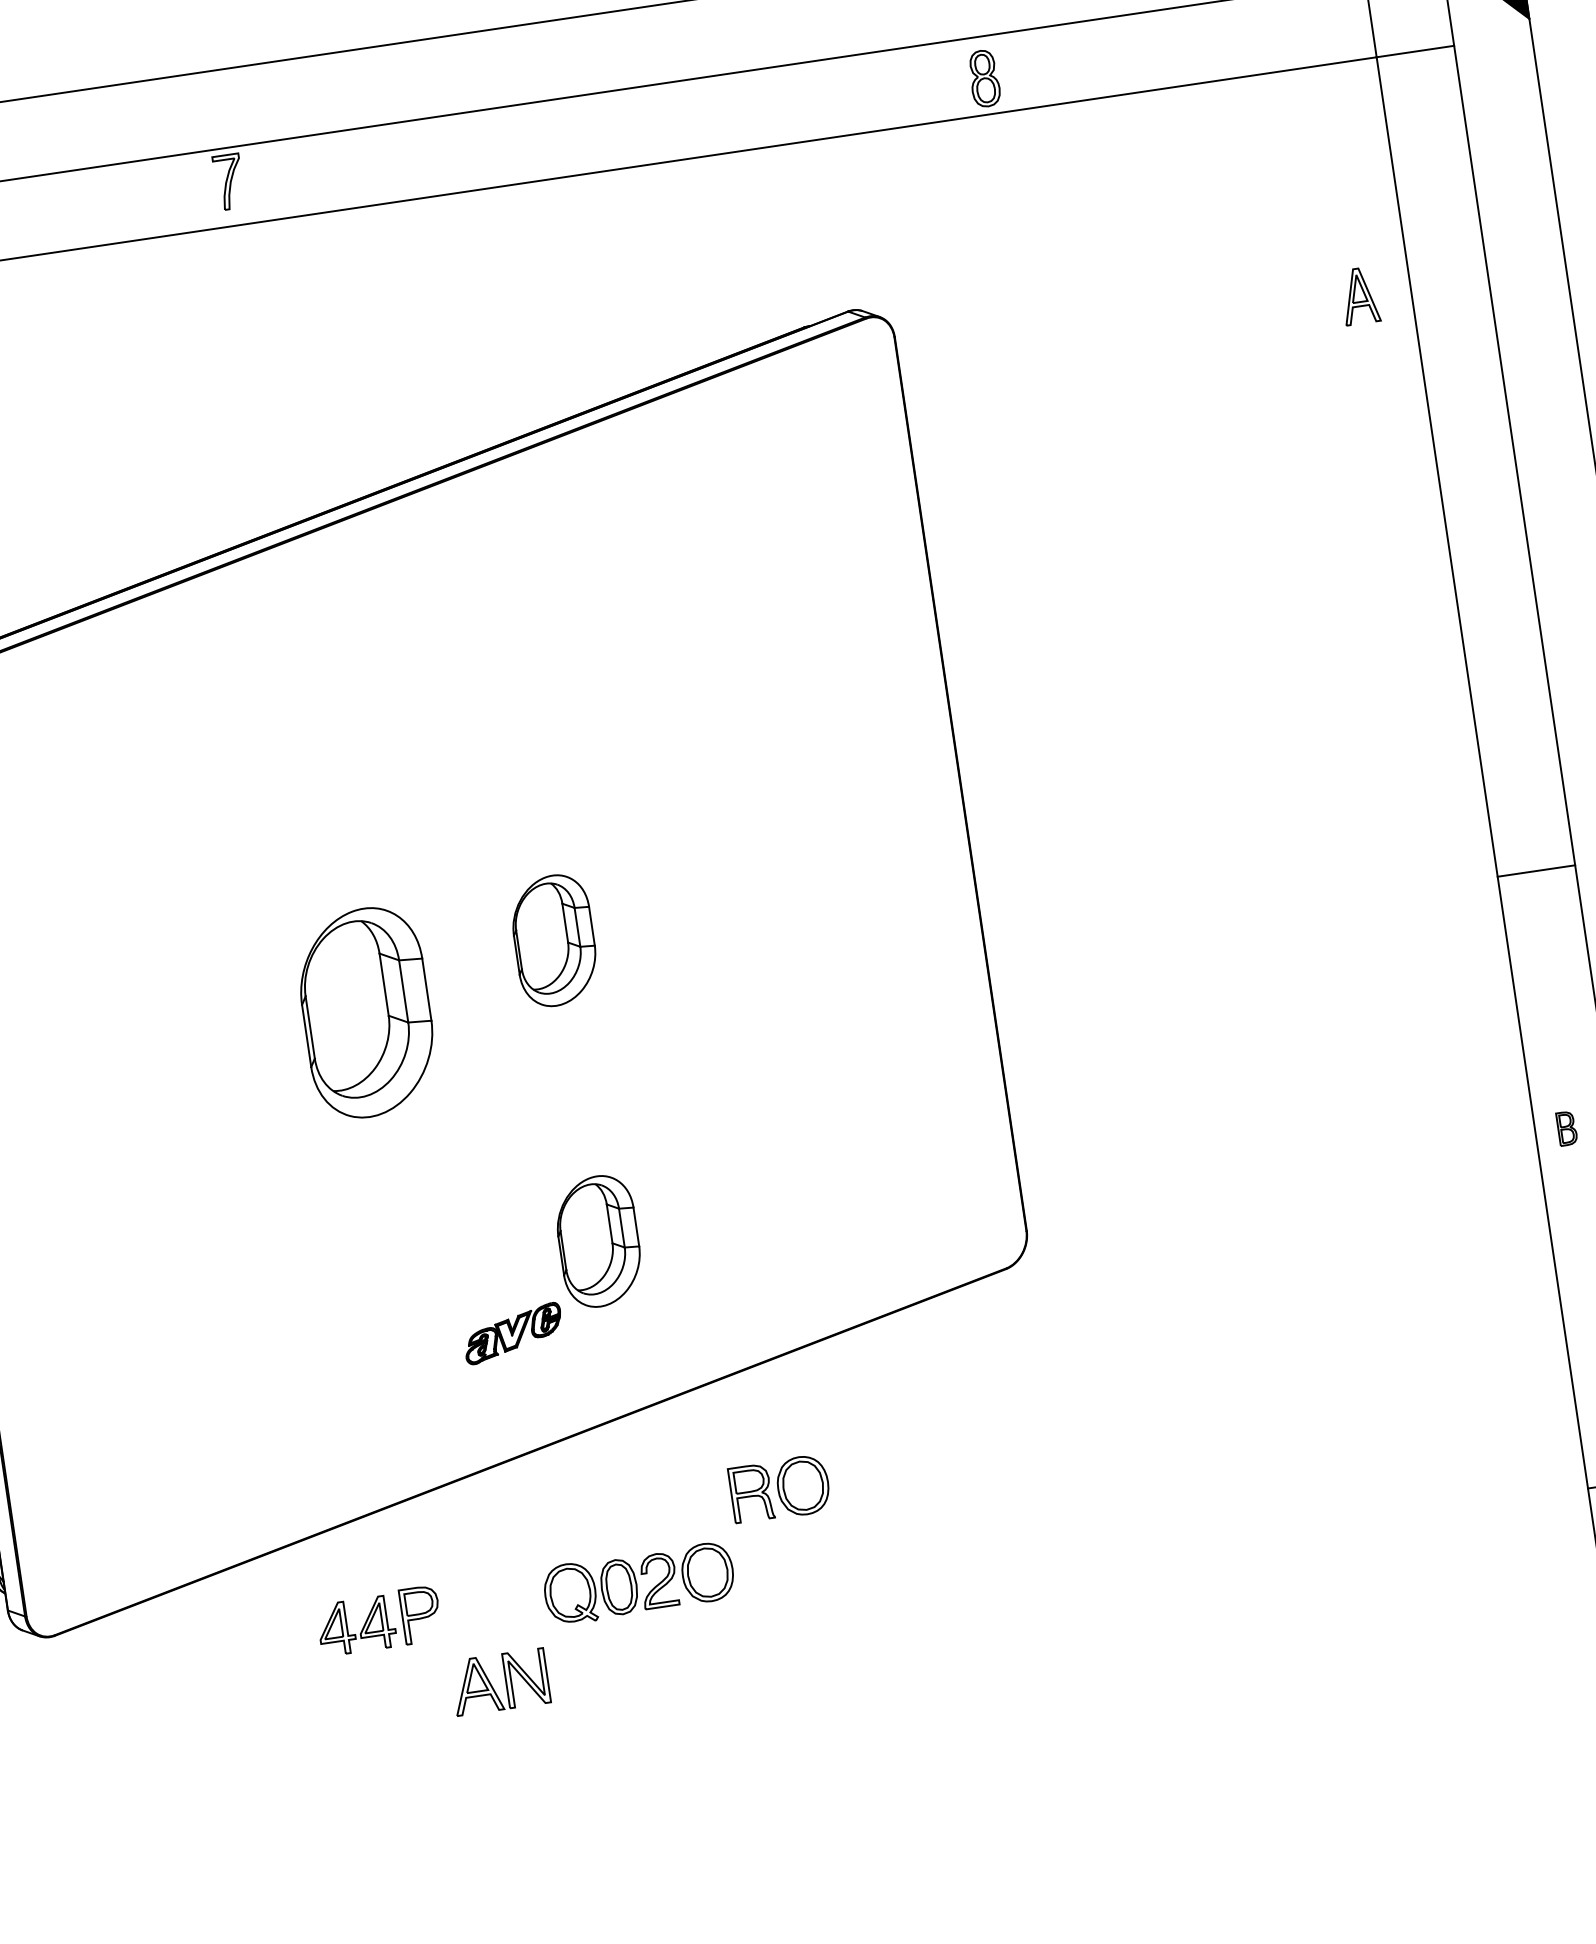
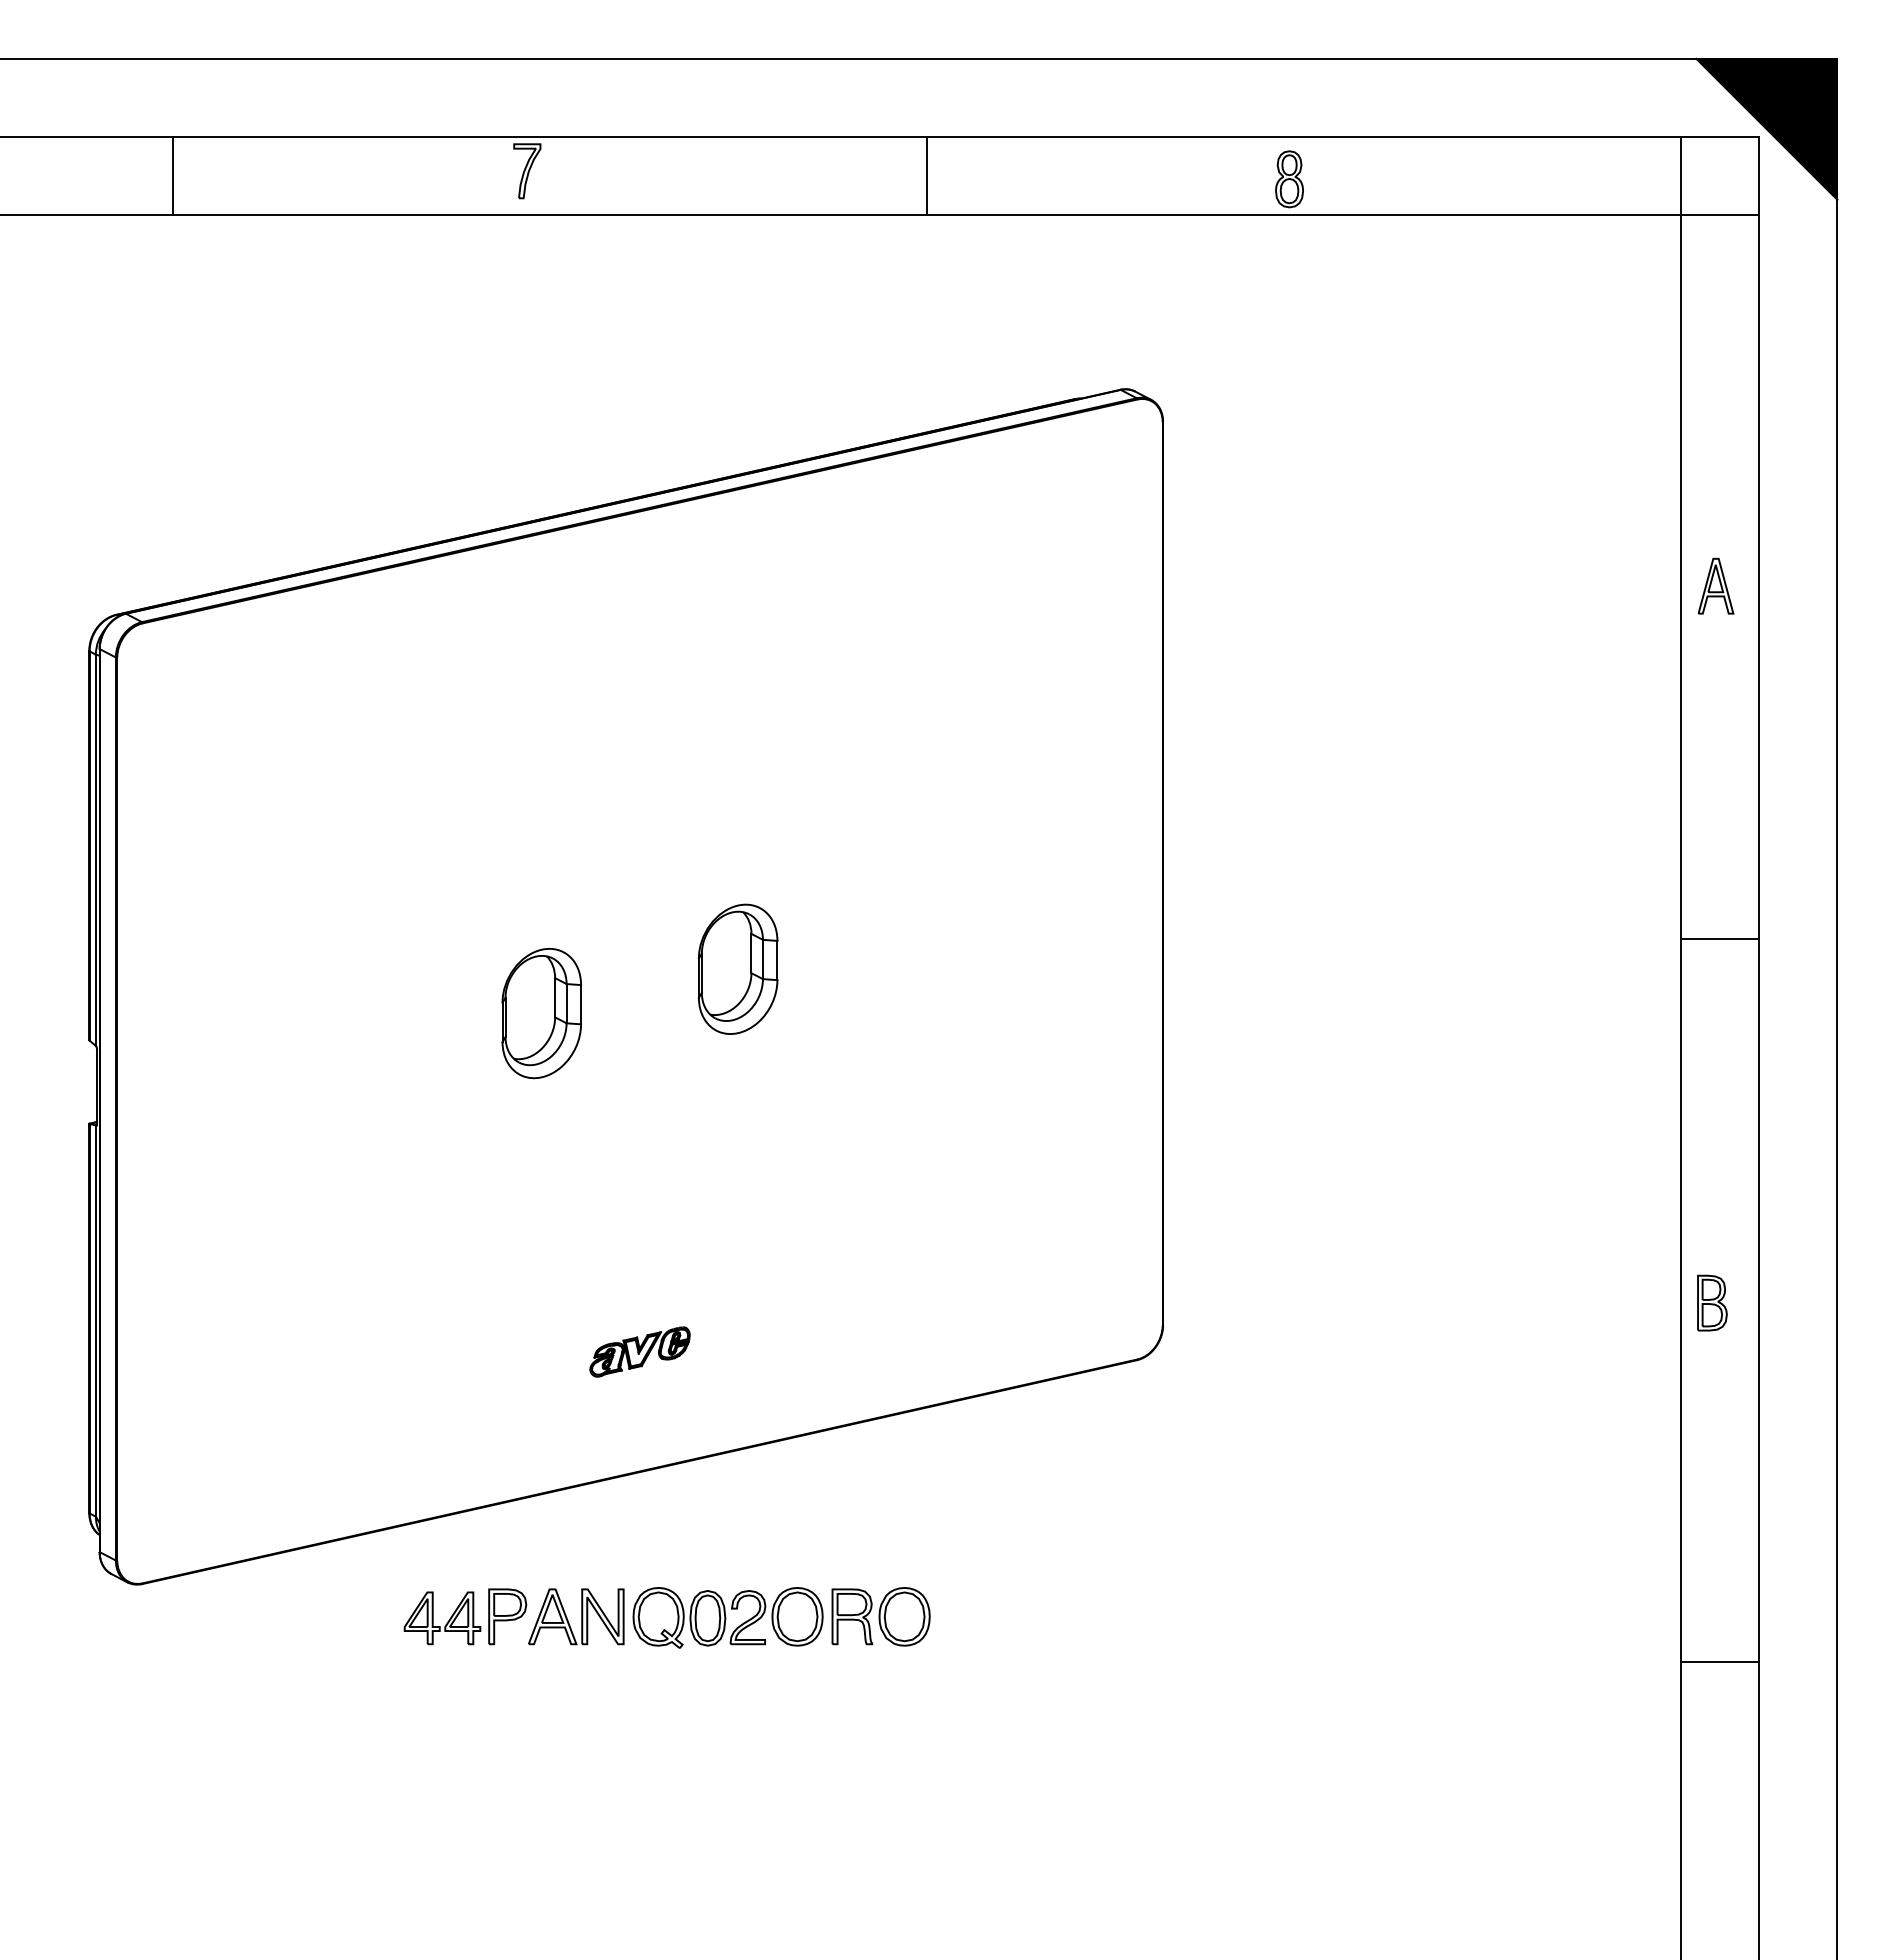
line: (624, 128) -> (926, 176), added
part: (1359, 295) -> (1715, 585), moved
line: (1536, 870) -> (1719, 938), moved
part: (366, 1013) -> (541, 1013), size x0.62
part: (1566, 1127) -> (1712, 1302), size x1.67
part: (598, 1240) -> (737, 1272), removed
part: (779, 1488) -> (880, 1616), moved
part: (500, 1681) -> (576, 1616), moved

